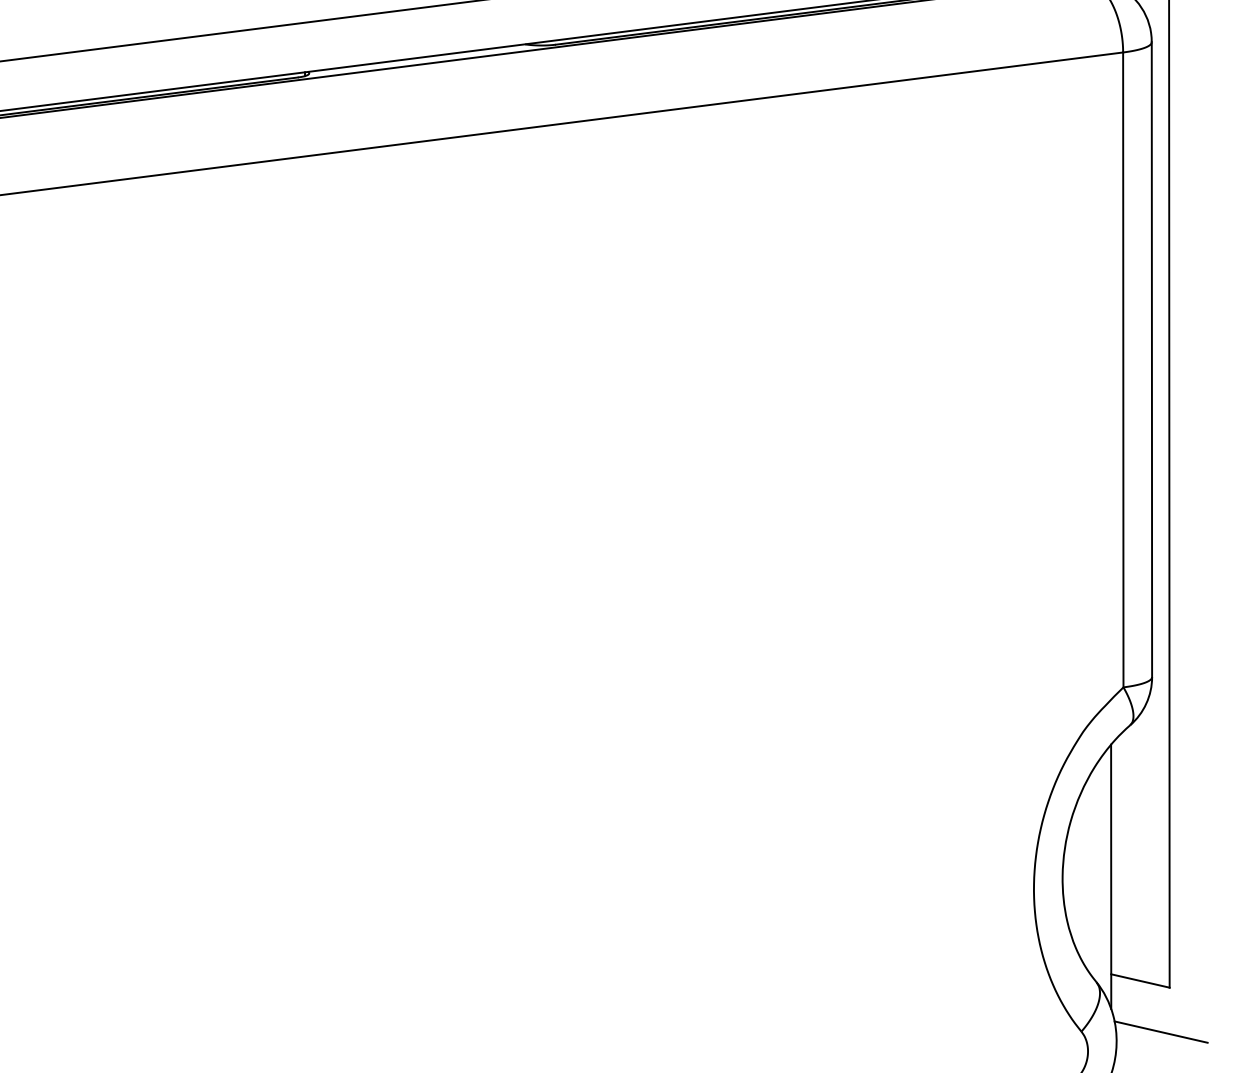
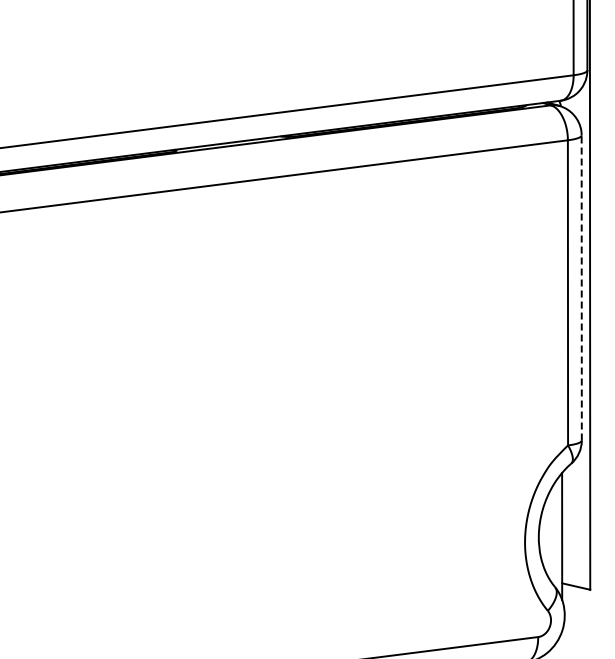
line: (1151, 358) -> (581, 287), solid -> dashed
line: (1159, 1032) -> (585, 611), removed

